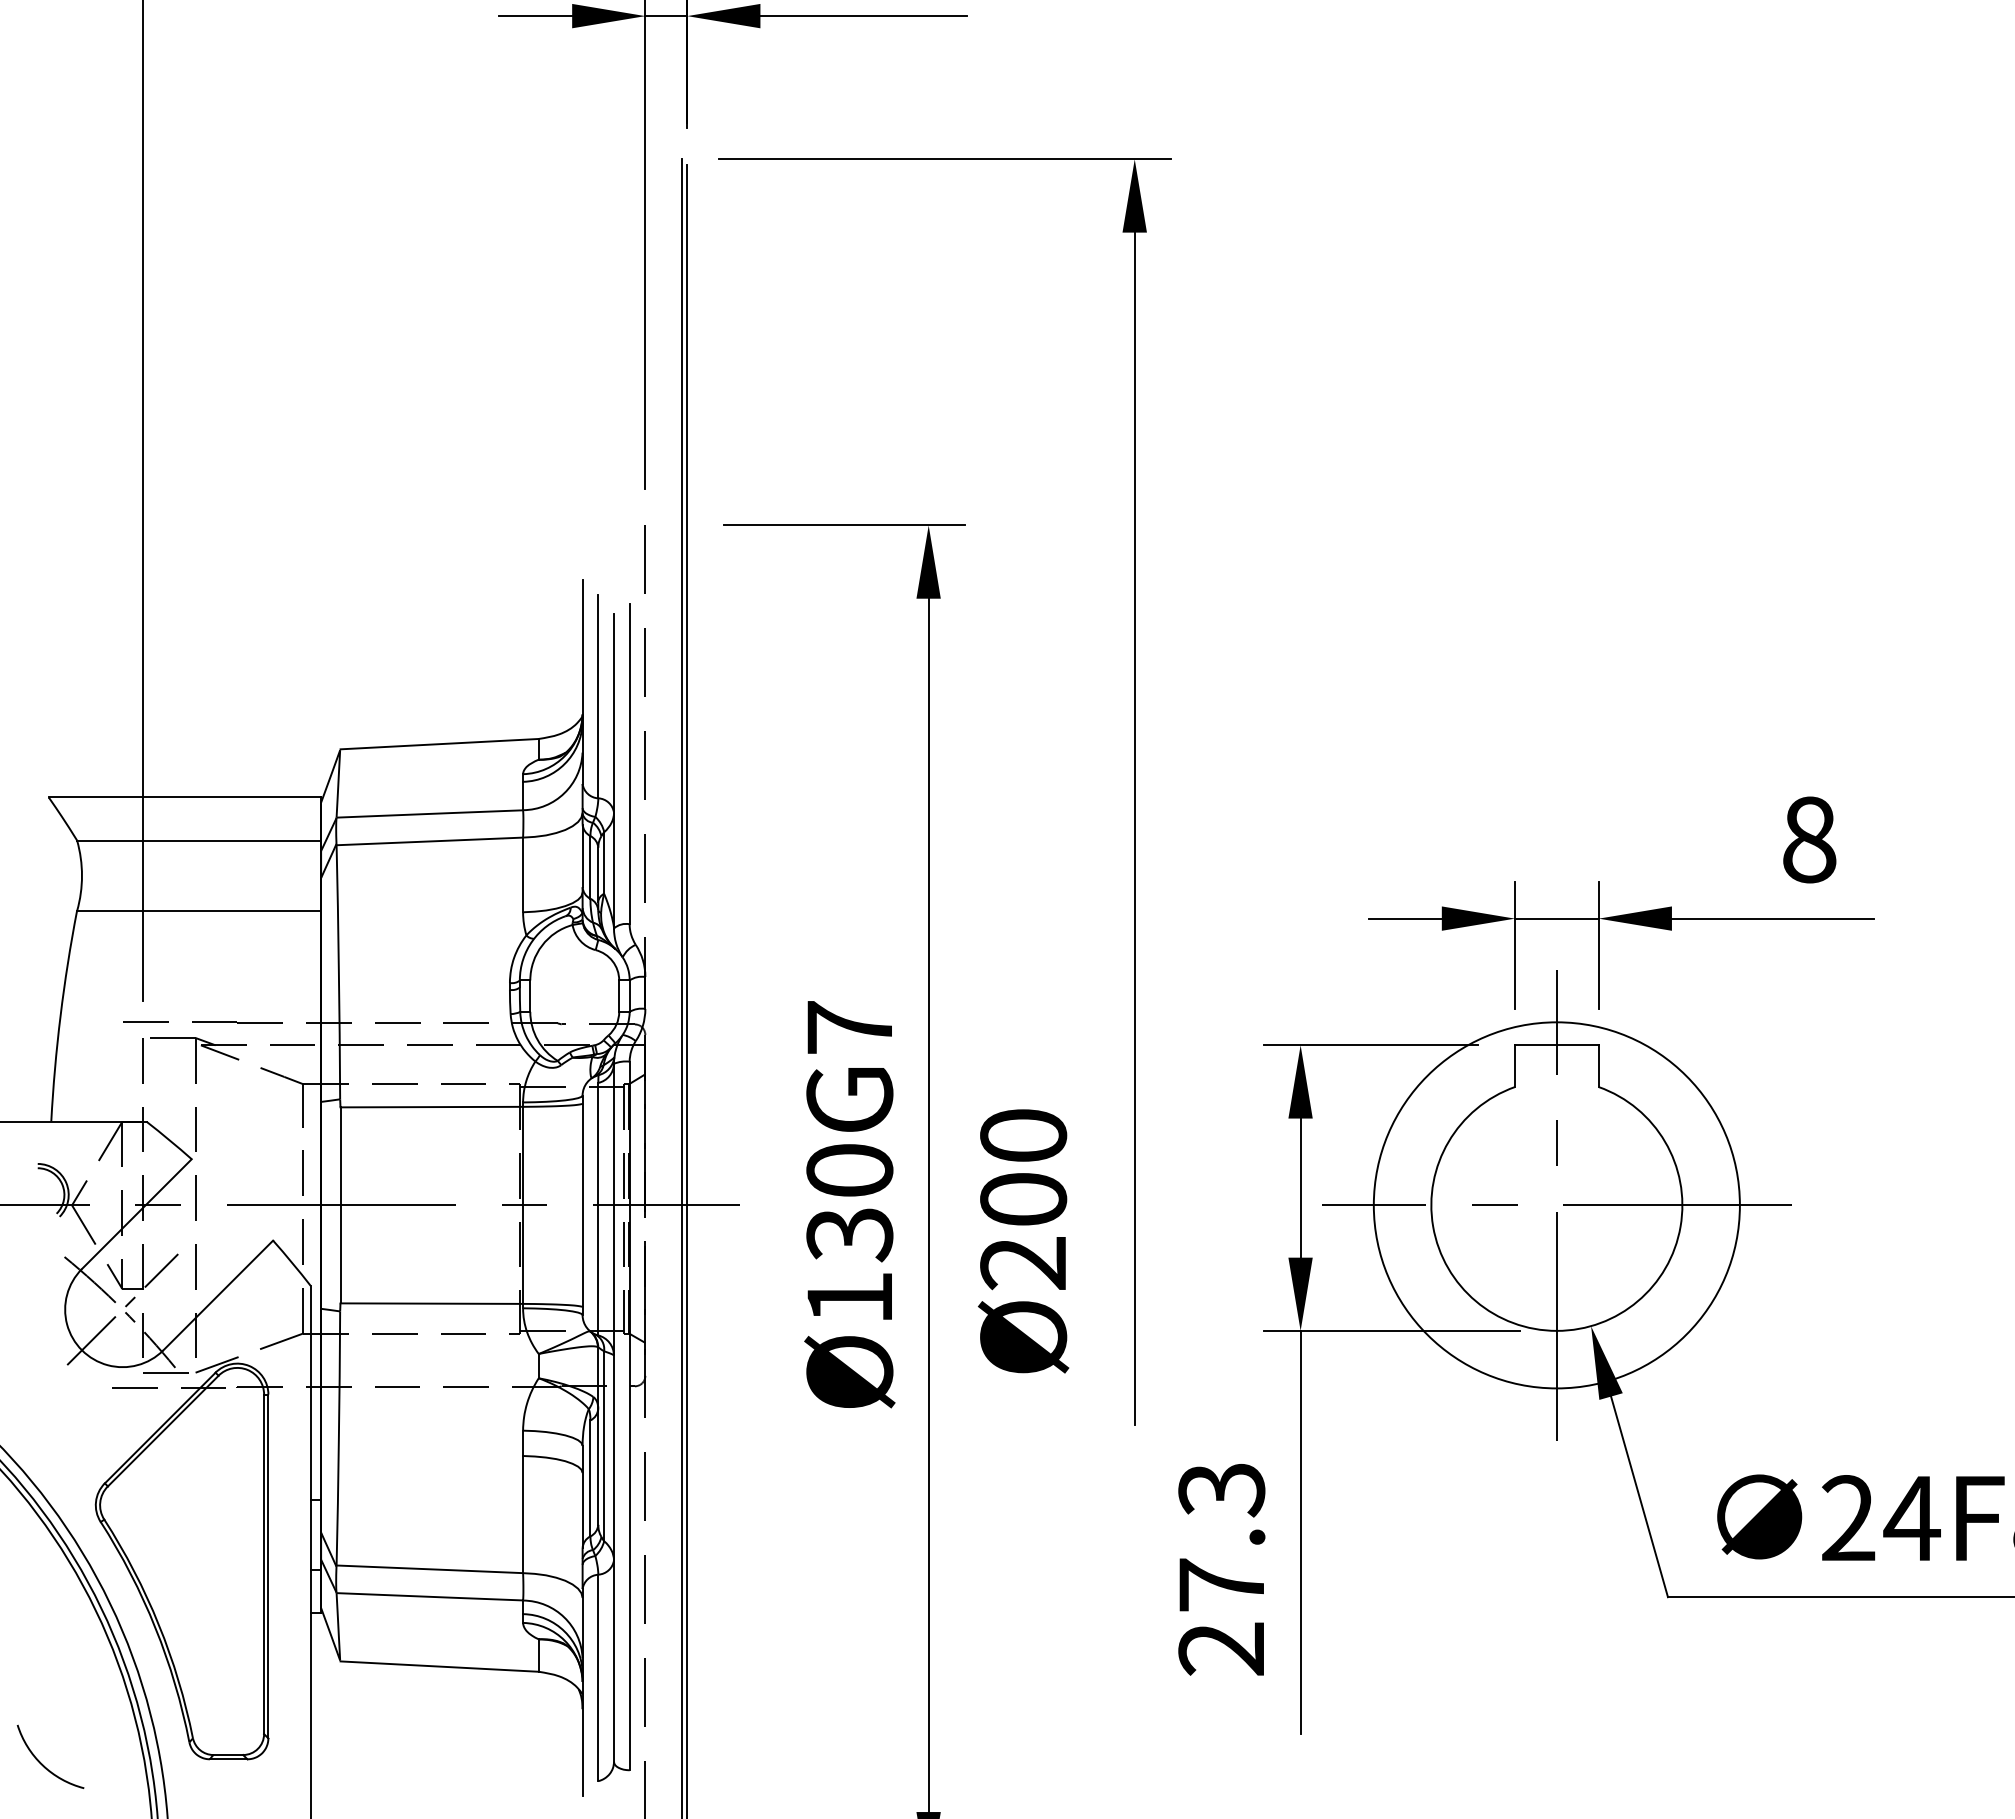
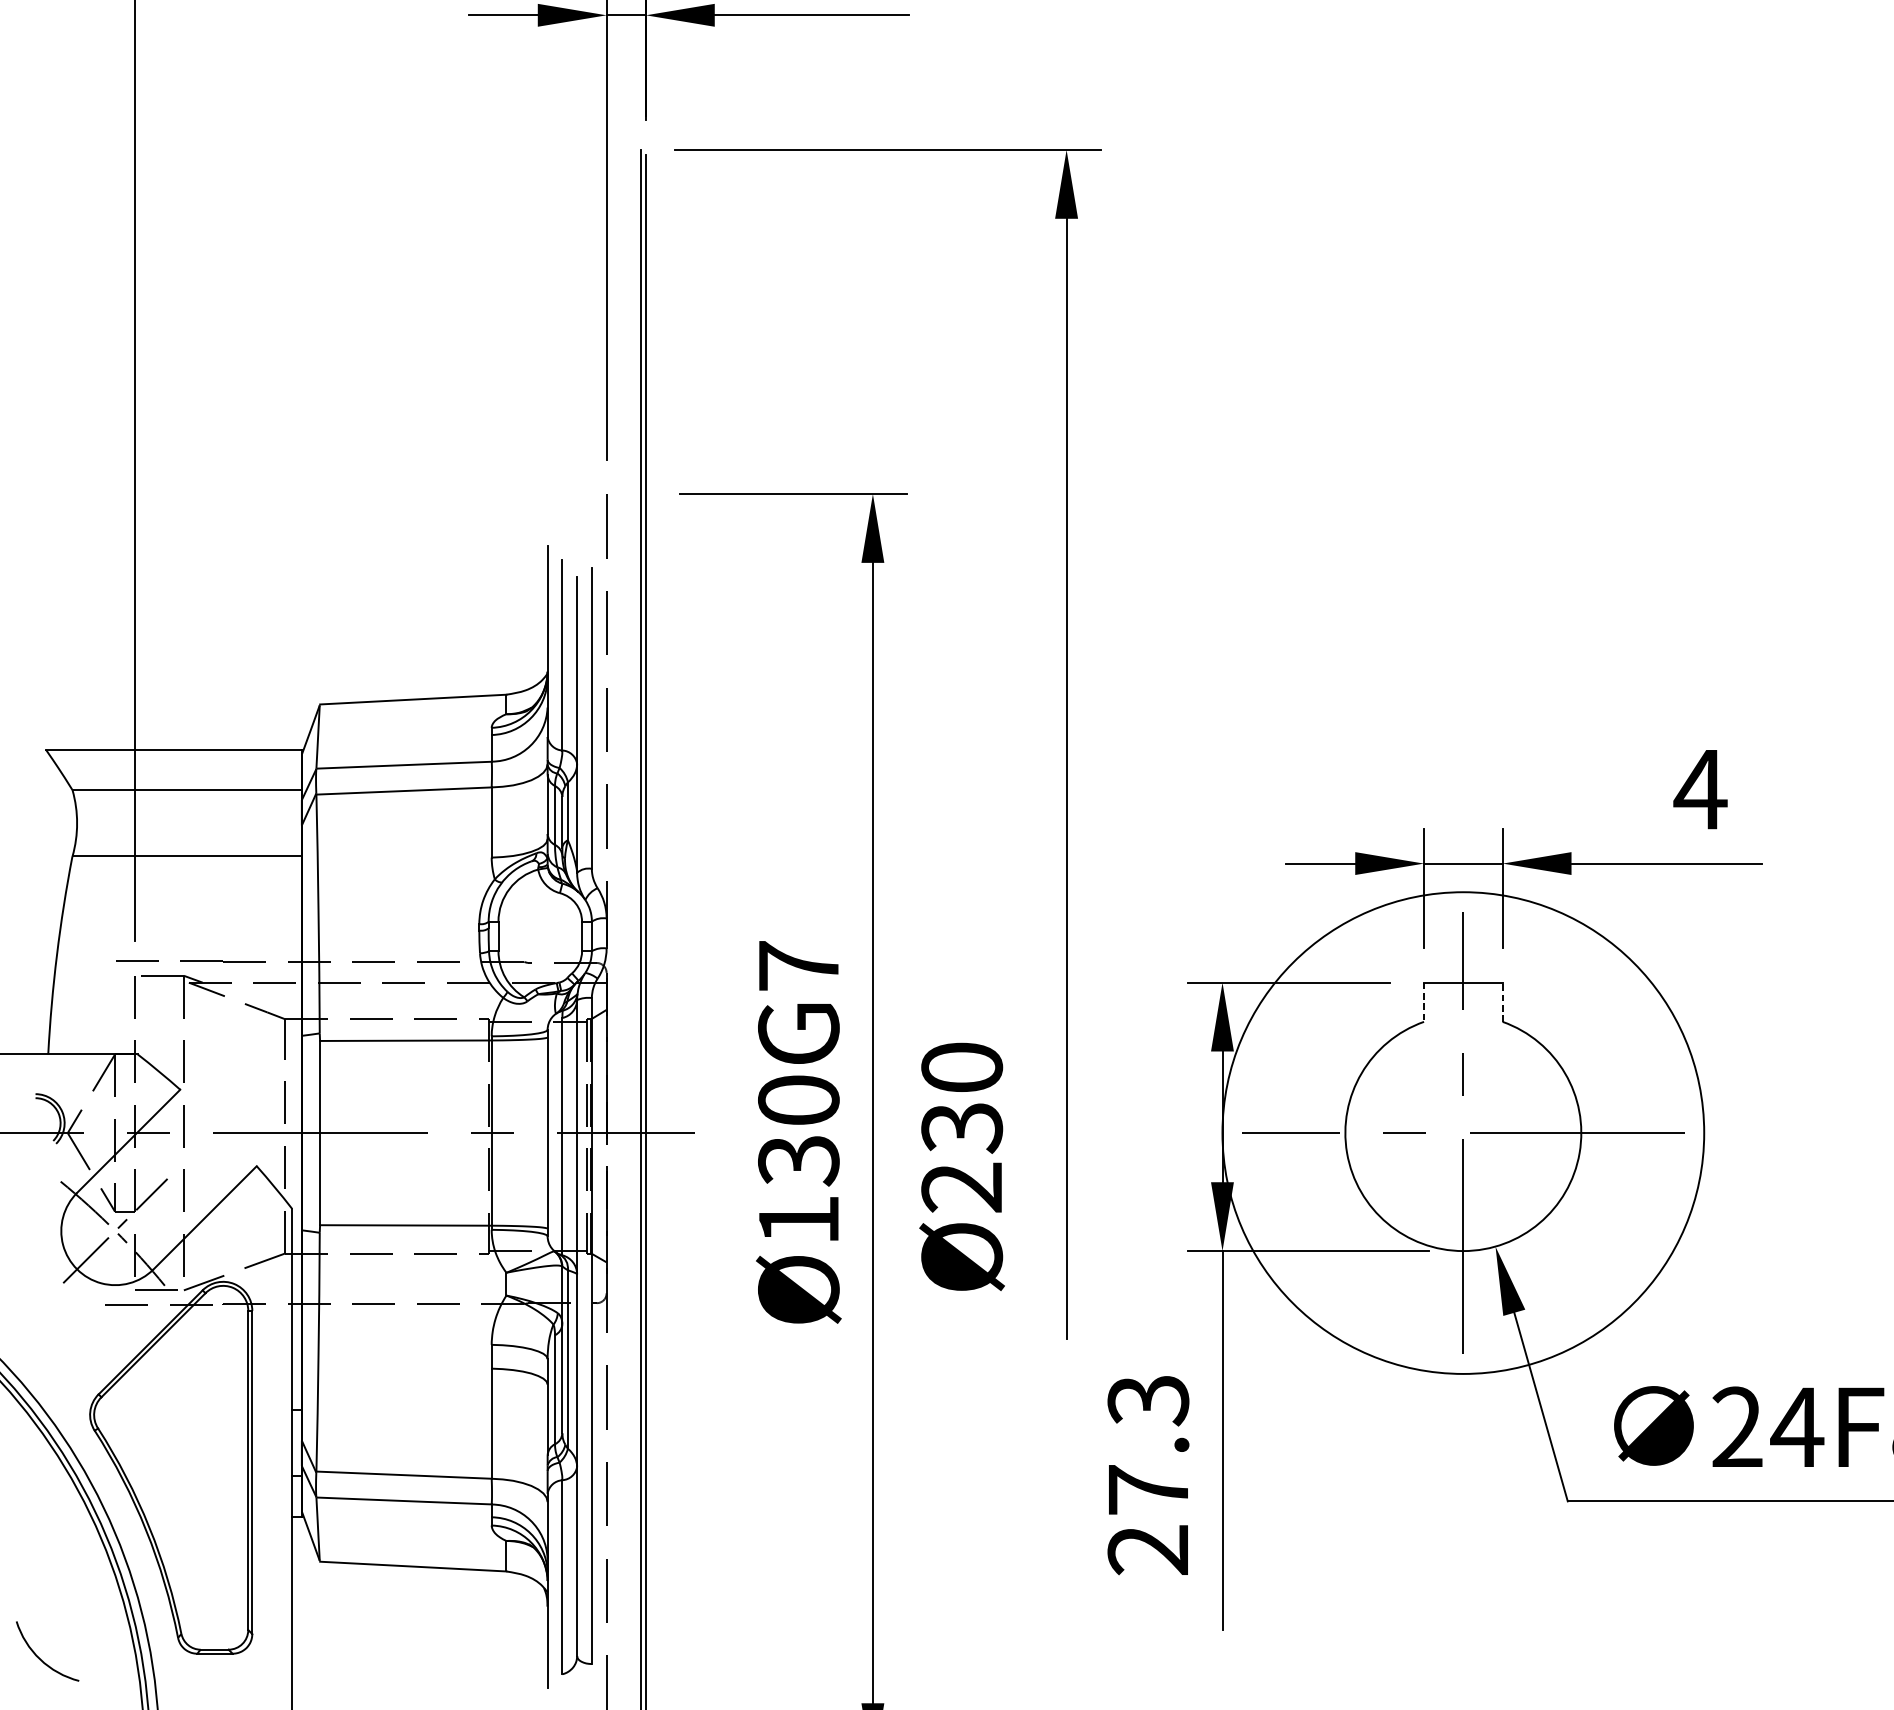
text: (1809, 839) -> (1700, 789), 8 -> 4
line: (1515, 1066) -> (1424, 1002), solid -> dashed
line: (1598, 1066) -> (1502, 1002), solid -> dashed
text: (1023, 1200) -> (962, 1128), Ø200 -> Ø230
circle: (1556, 1205) -> (1463, 1133), size x1.4

